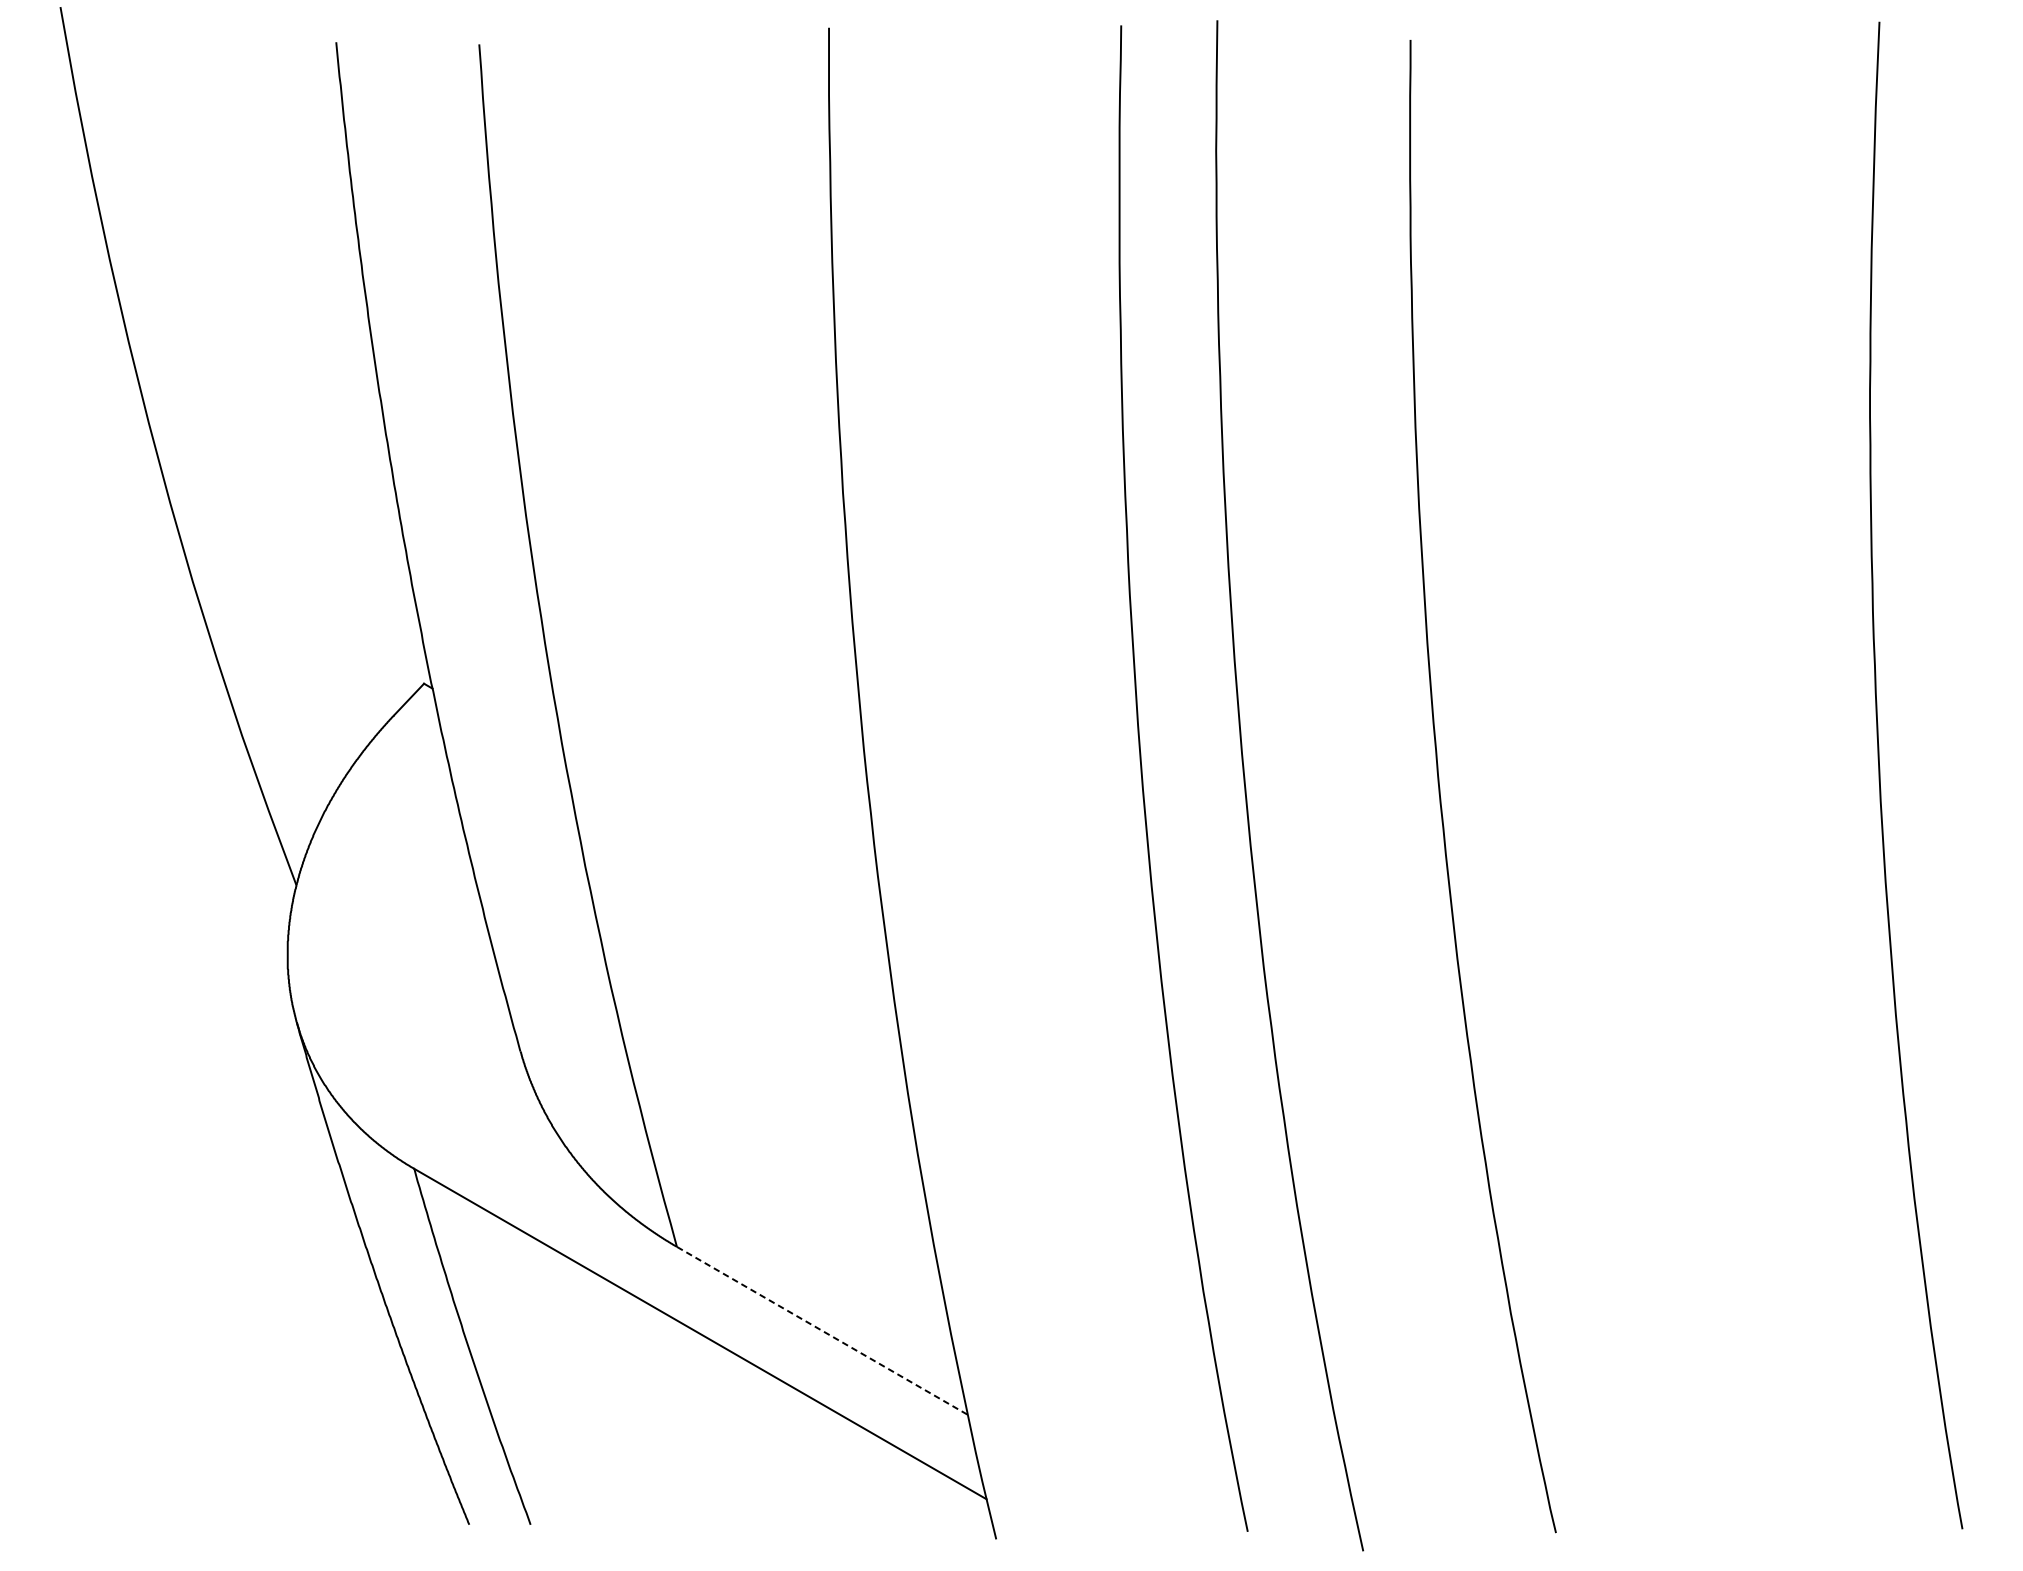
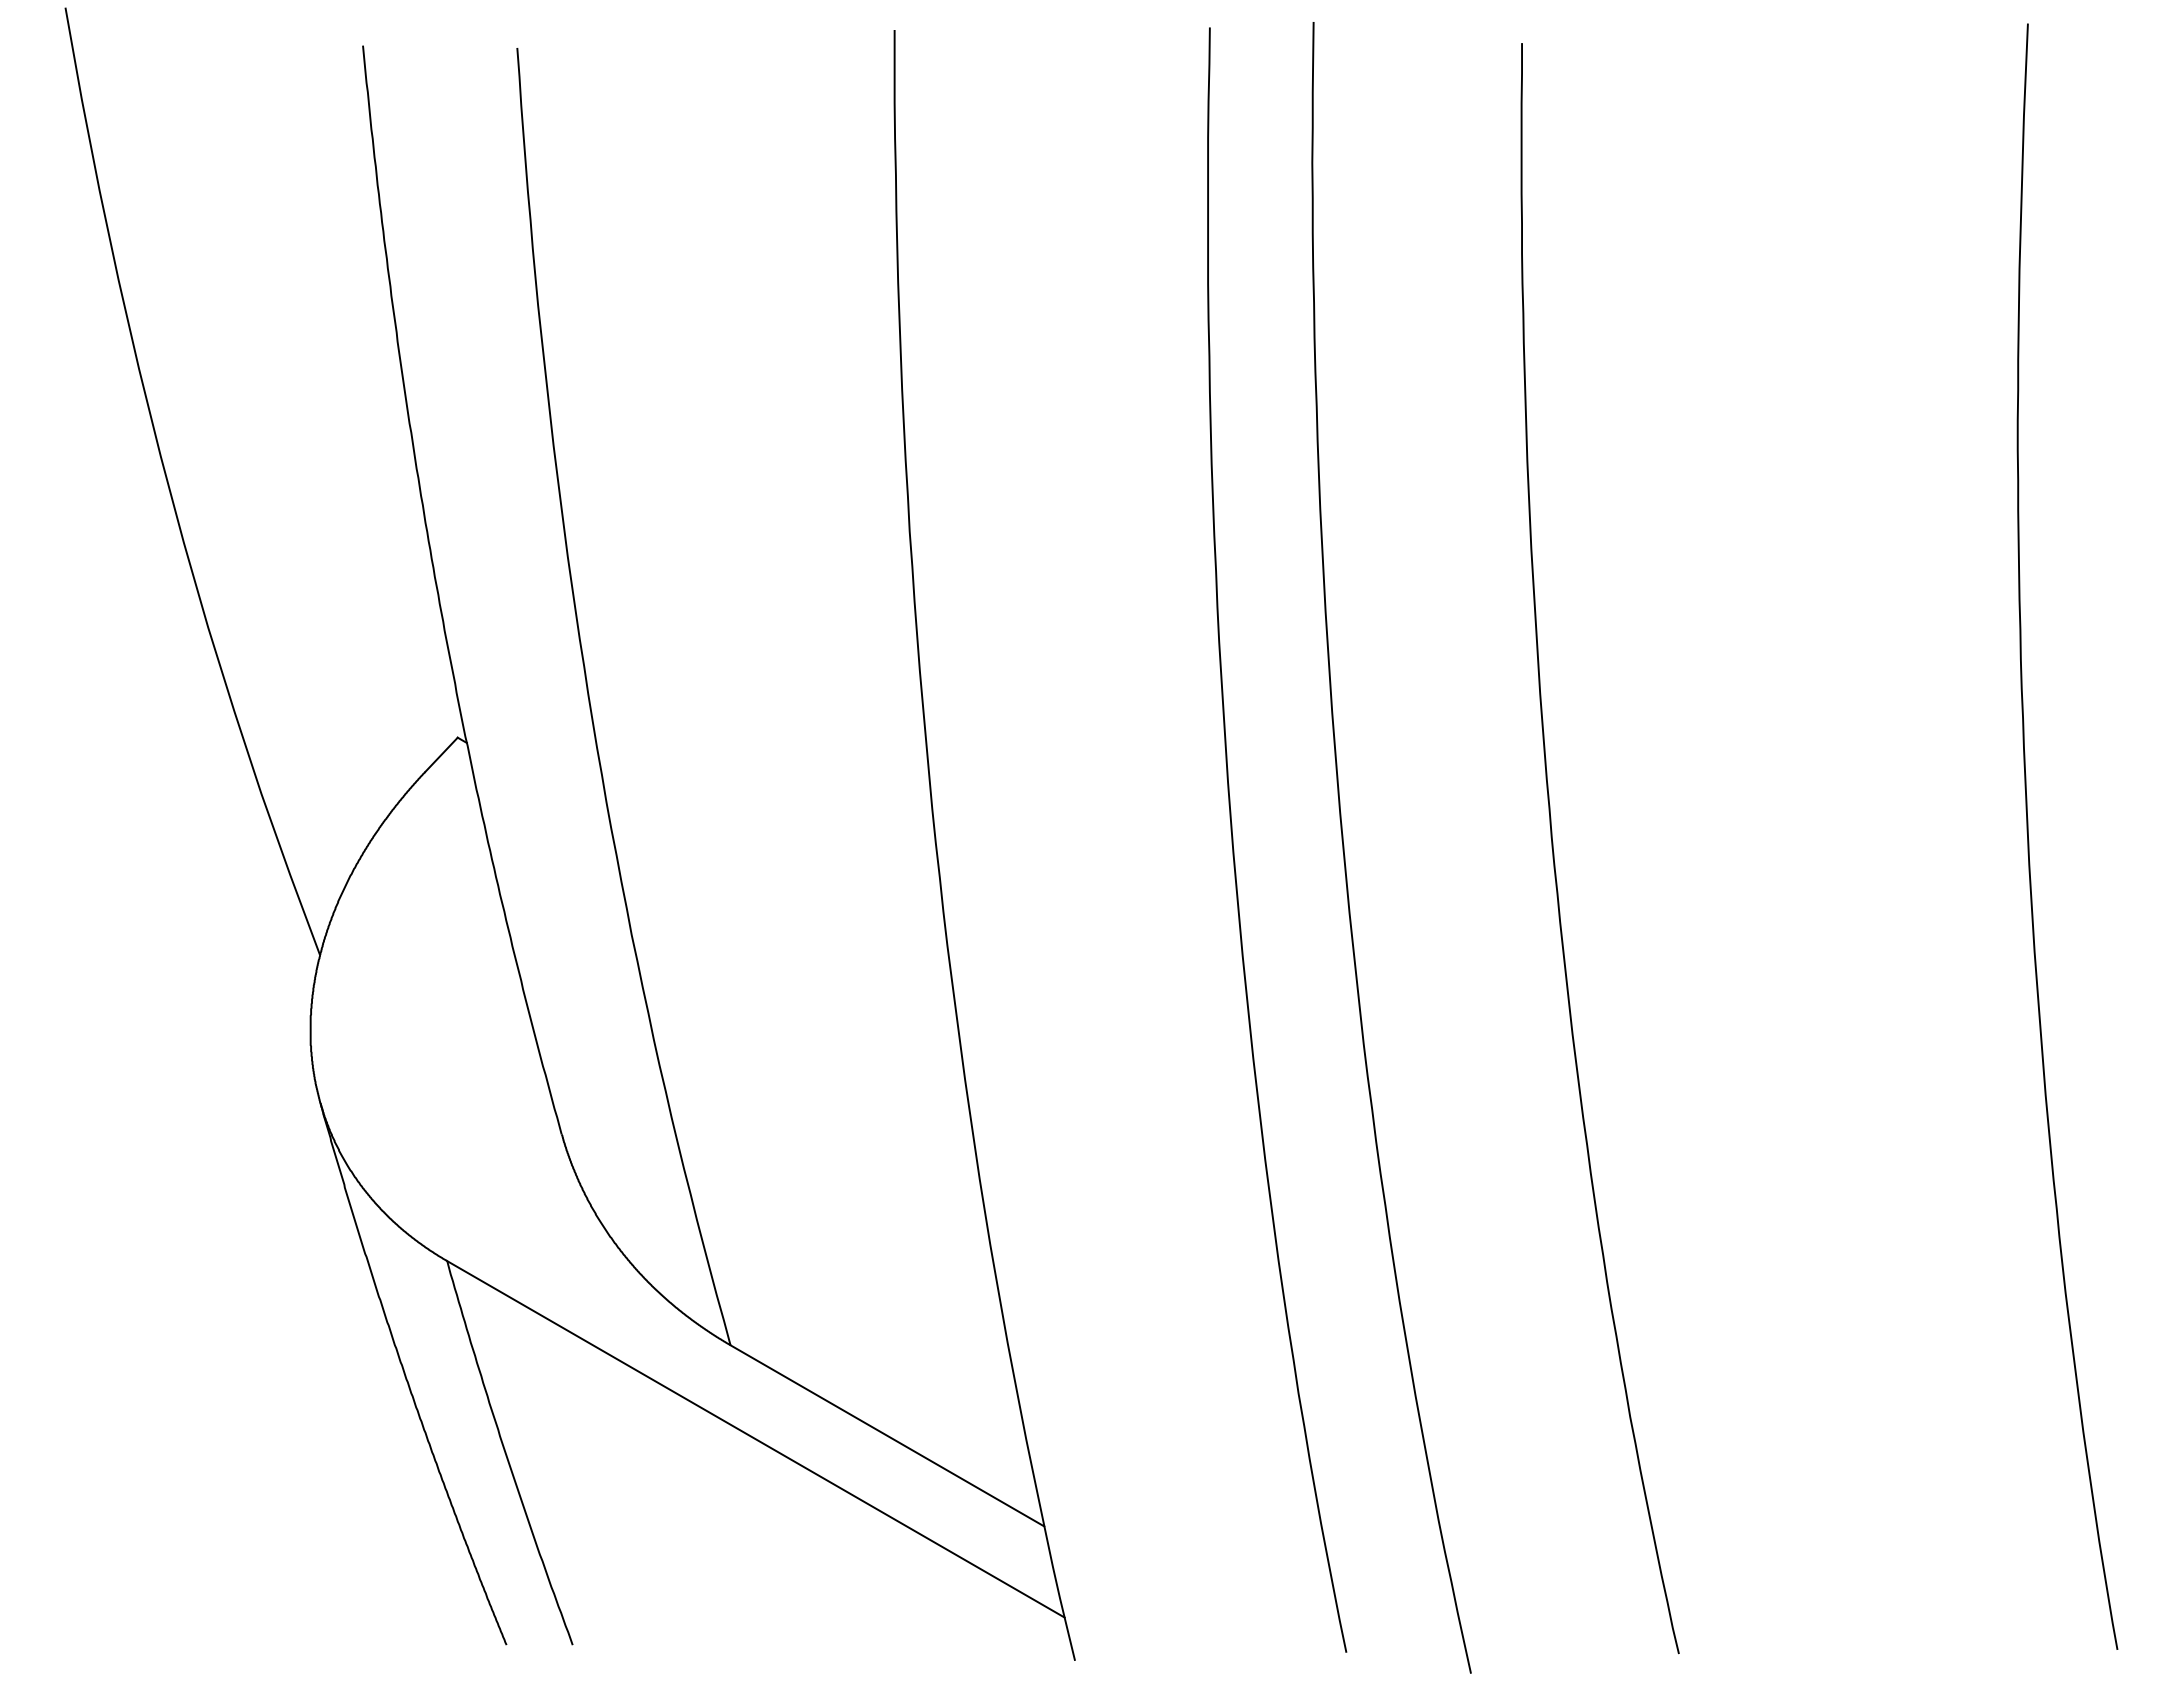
line: (822, 1330) -> (887, 1435), dashed -> solid

